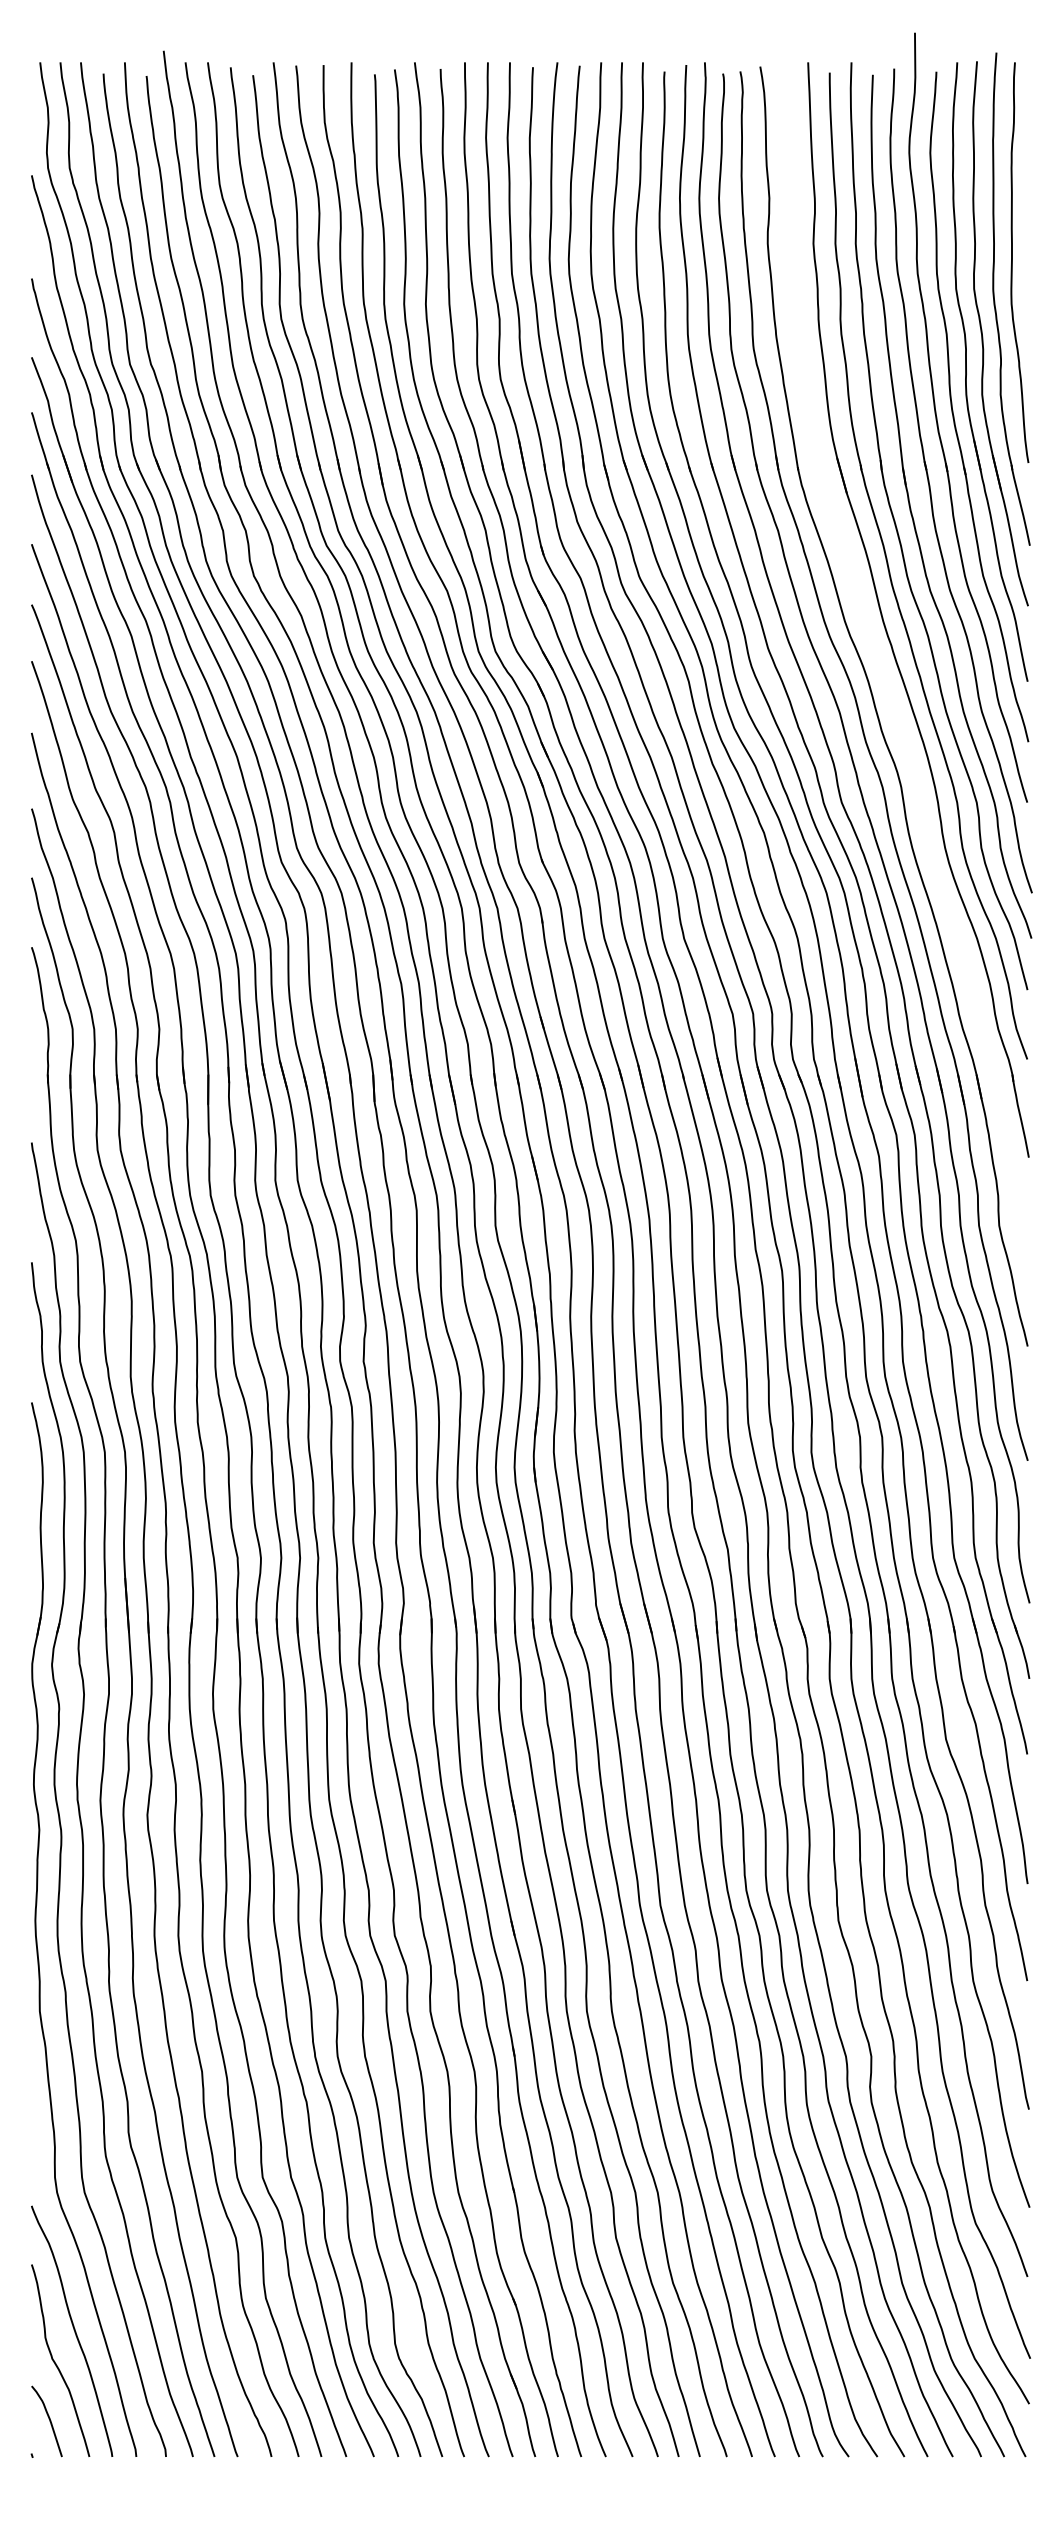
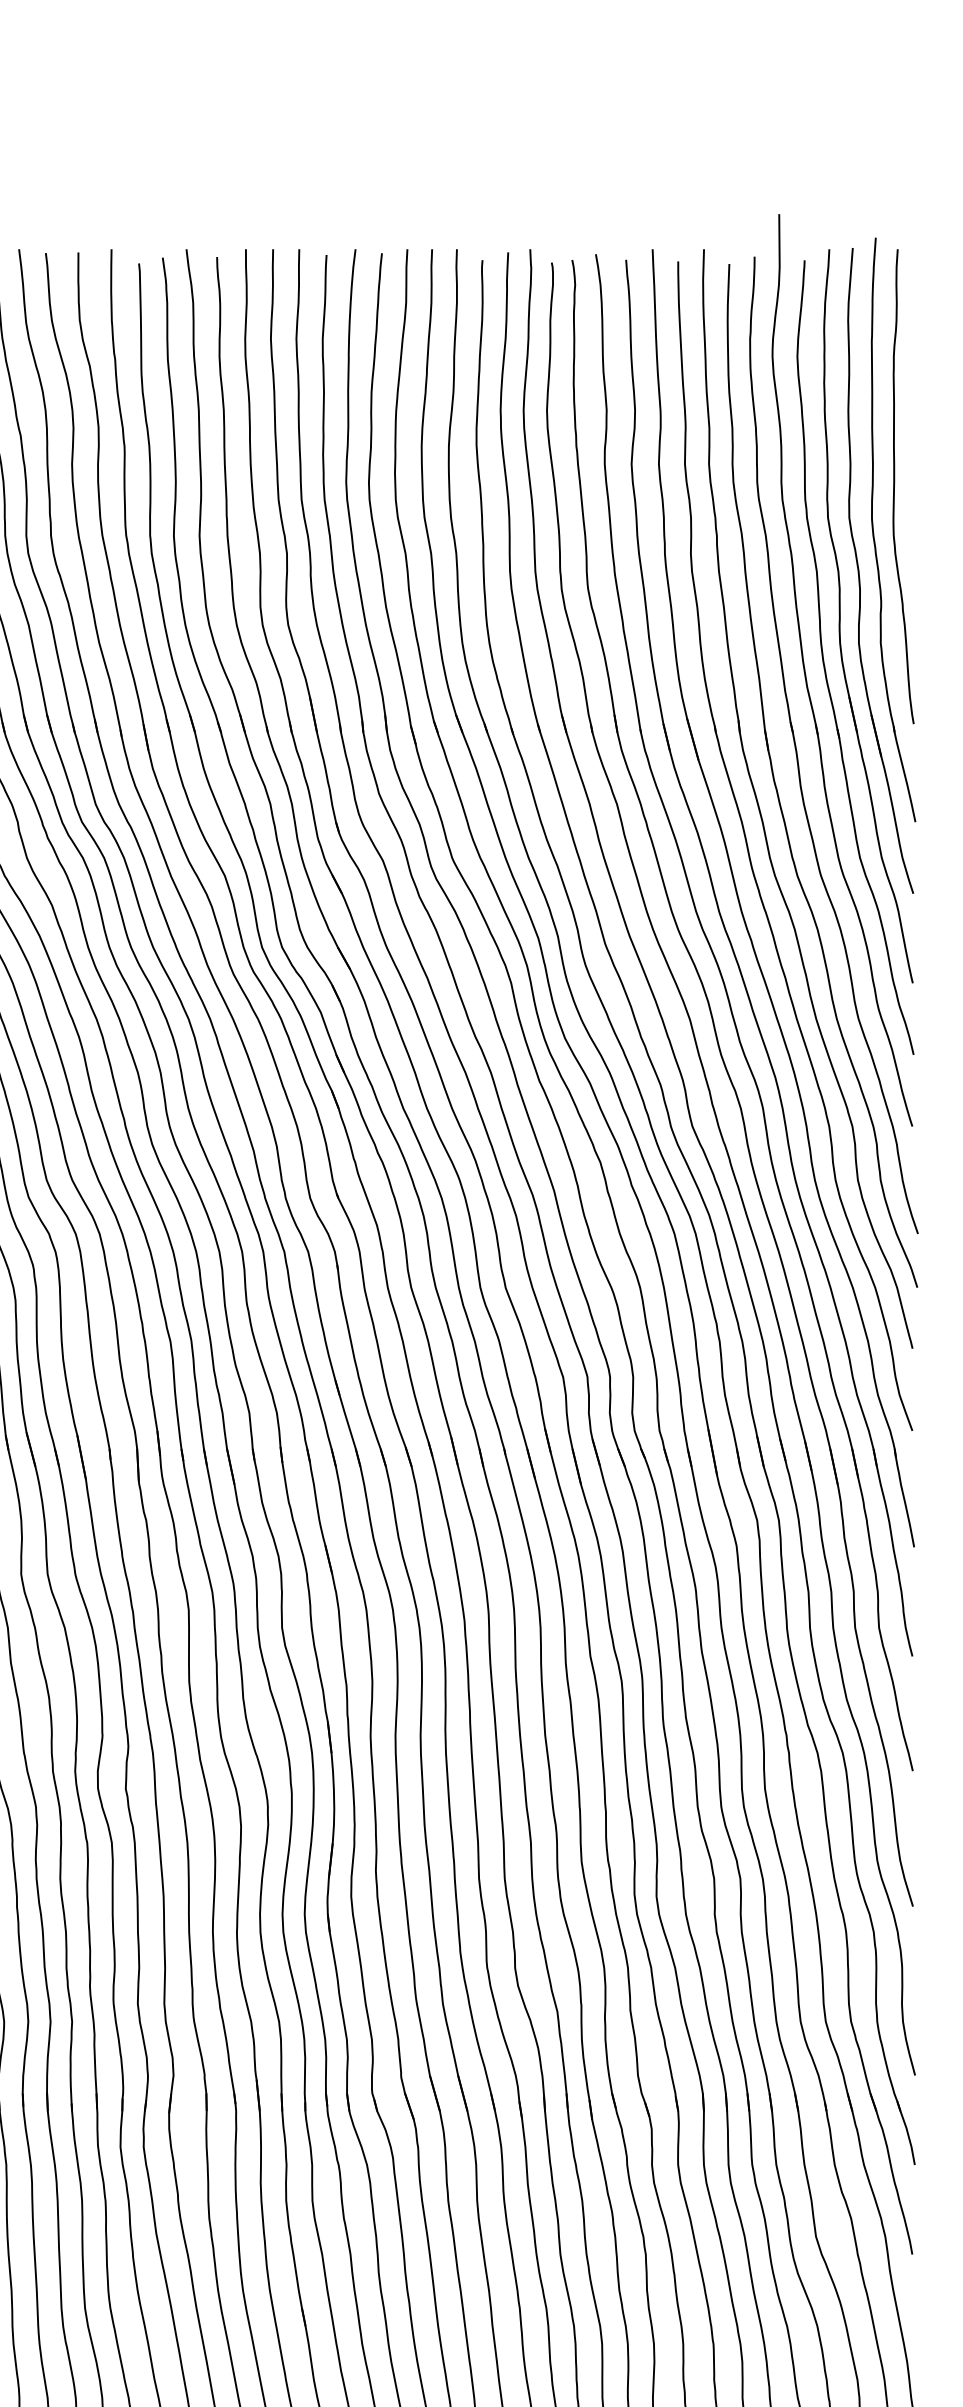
part: (882, 668) -> (740, 967), added

